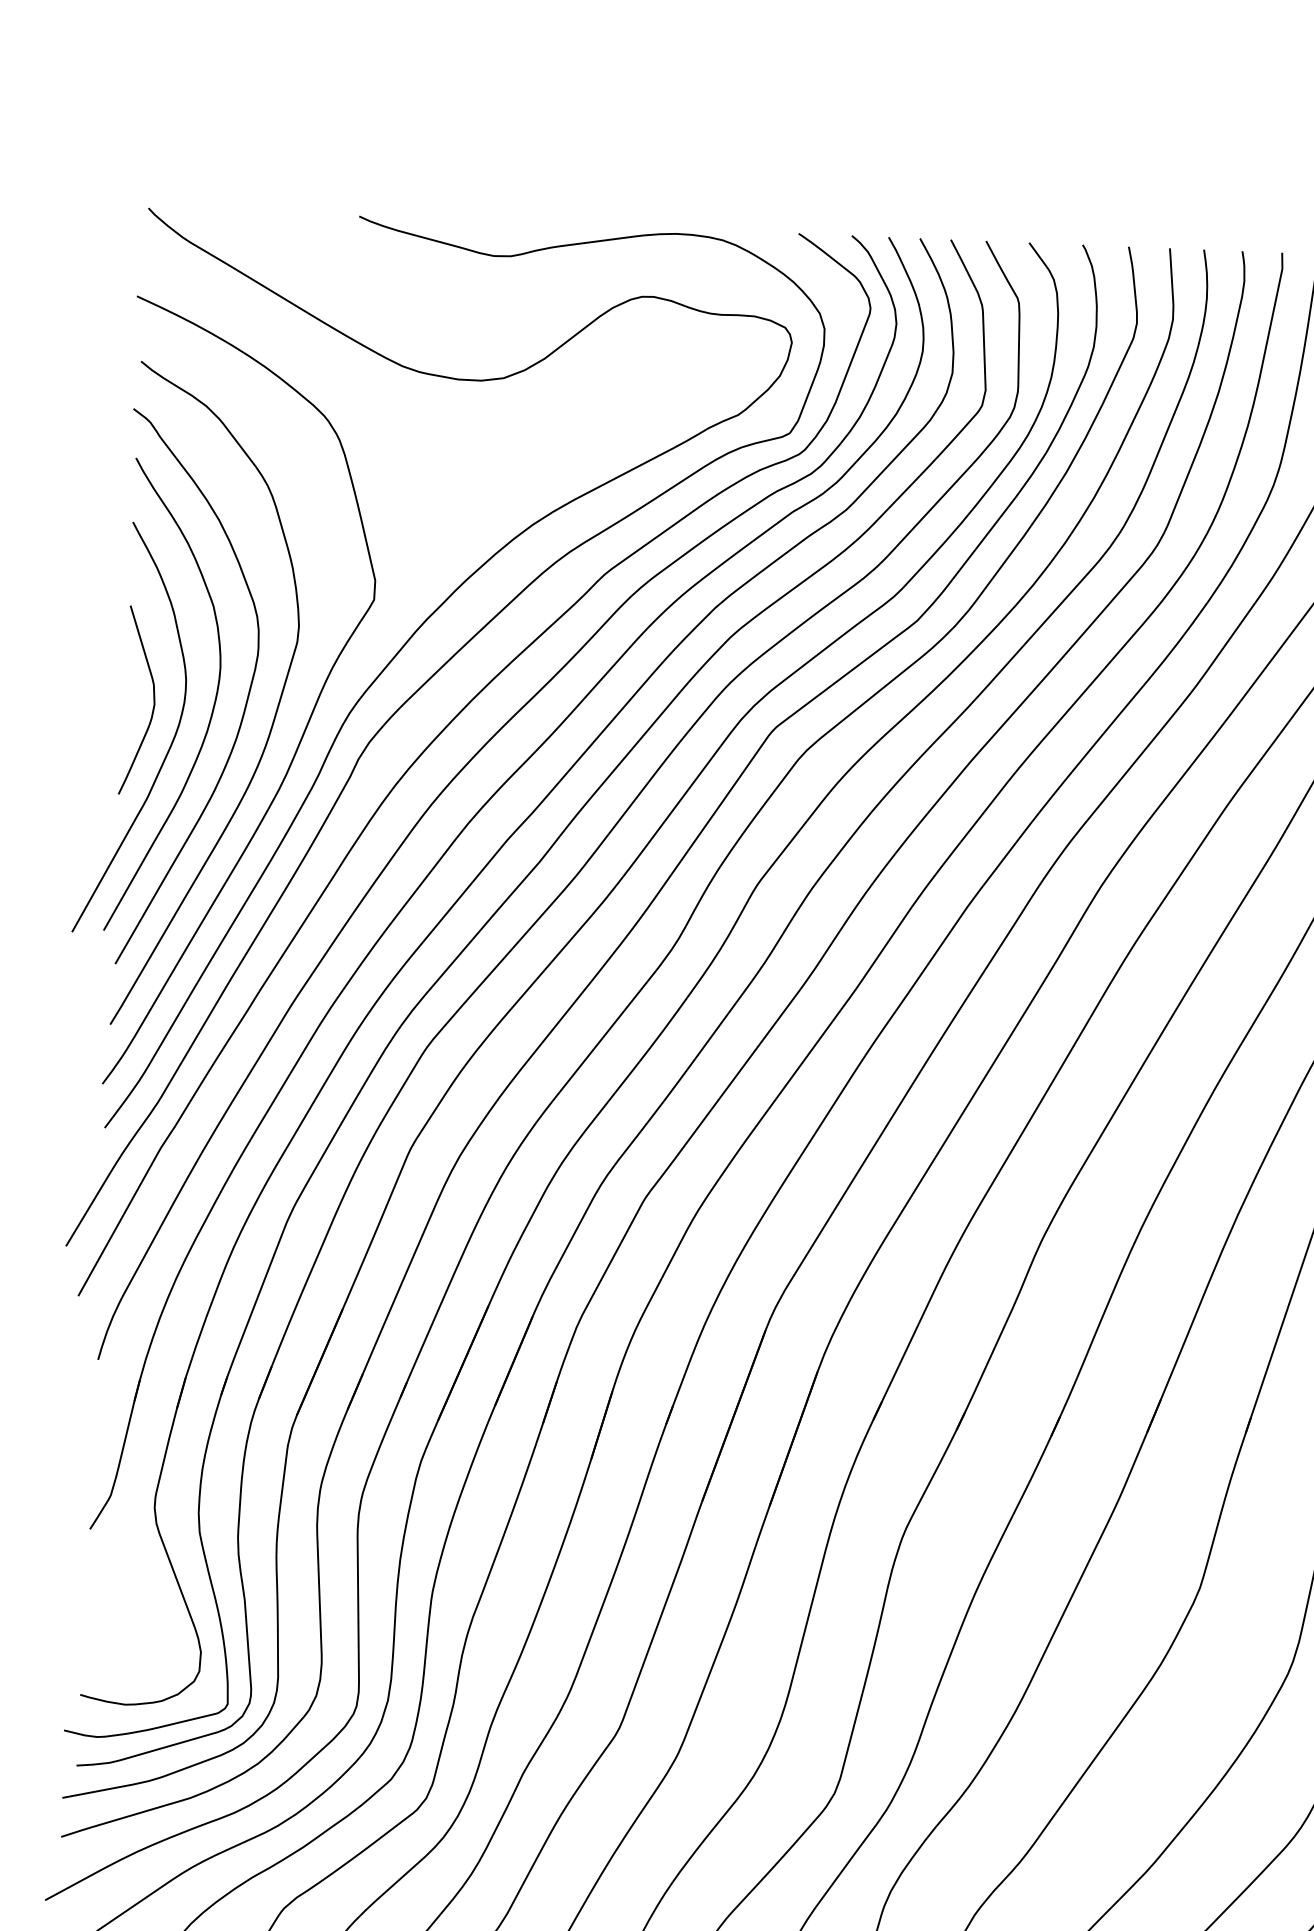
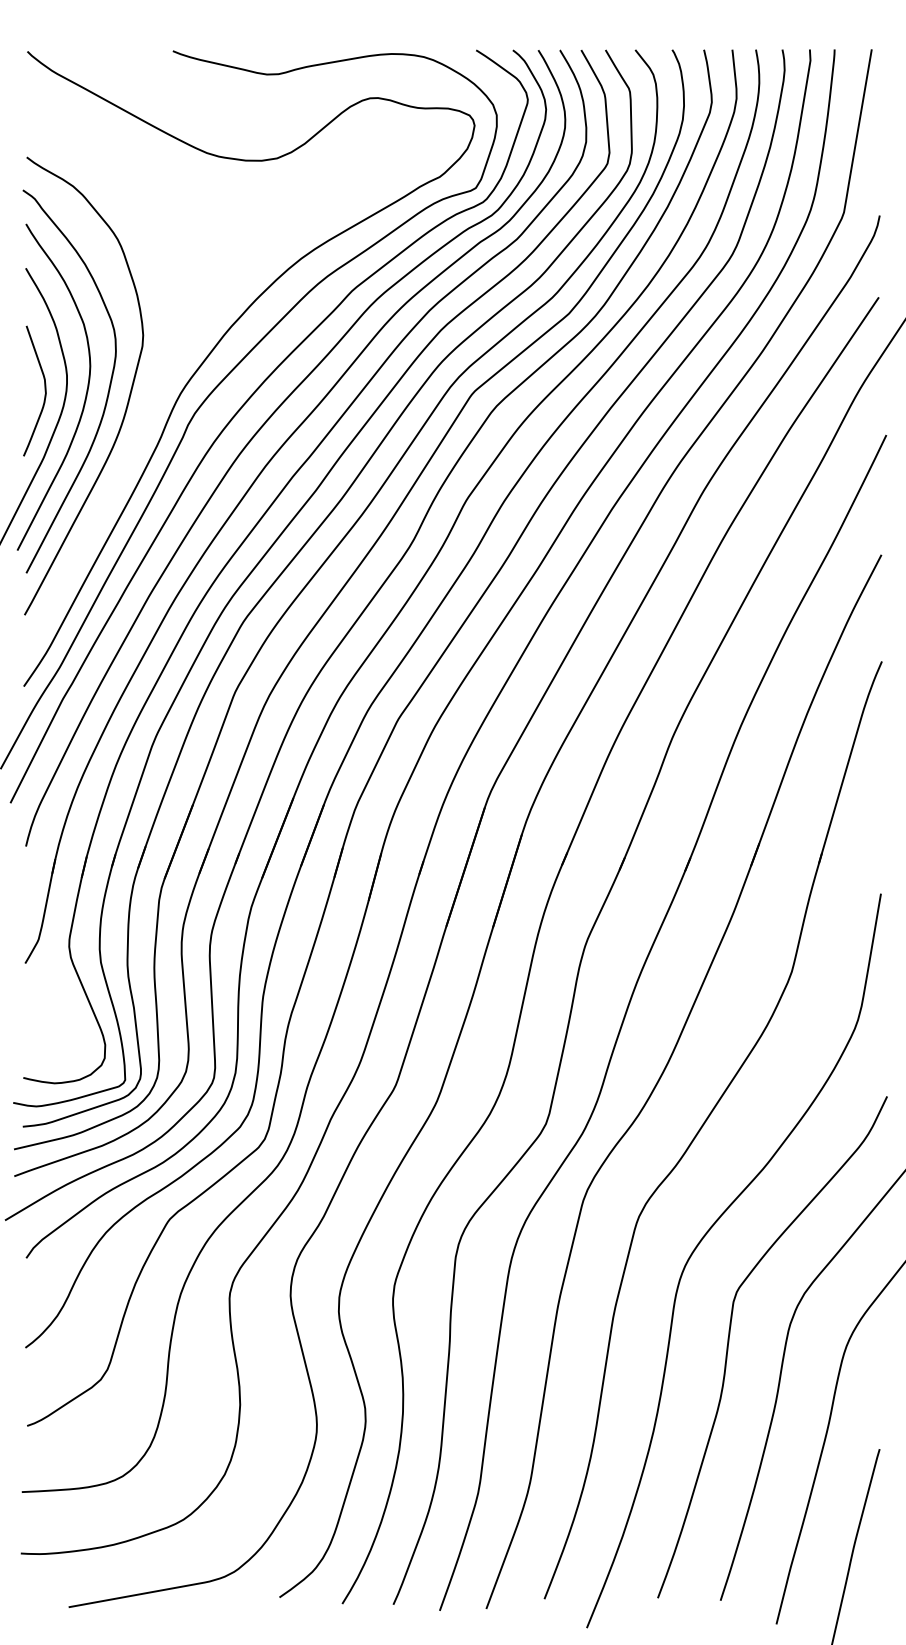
curve: (308, 716) -> (152, 397), removed

